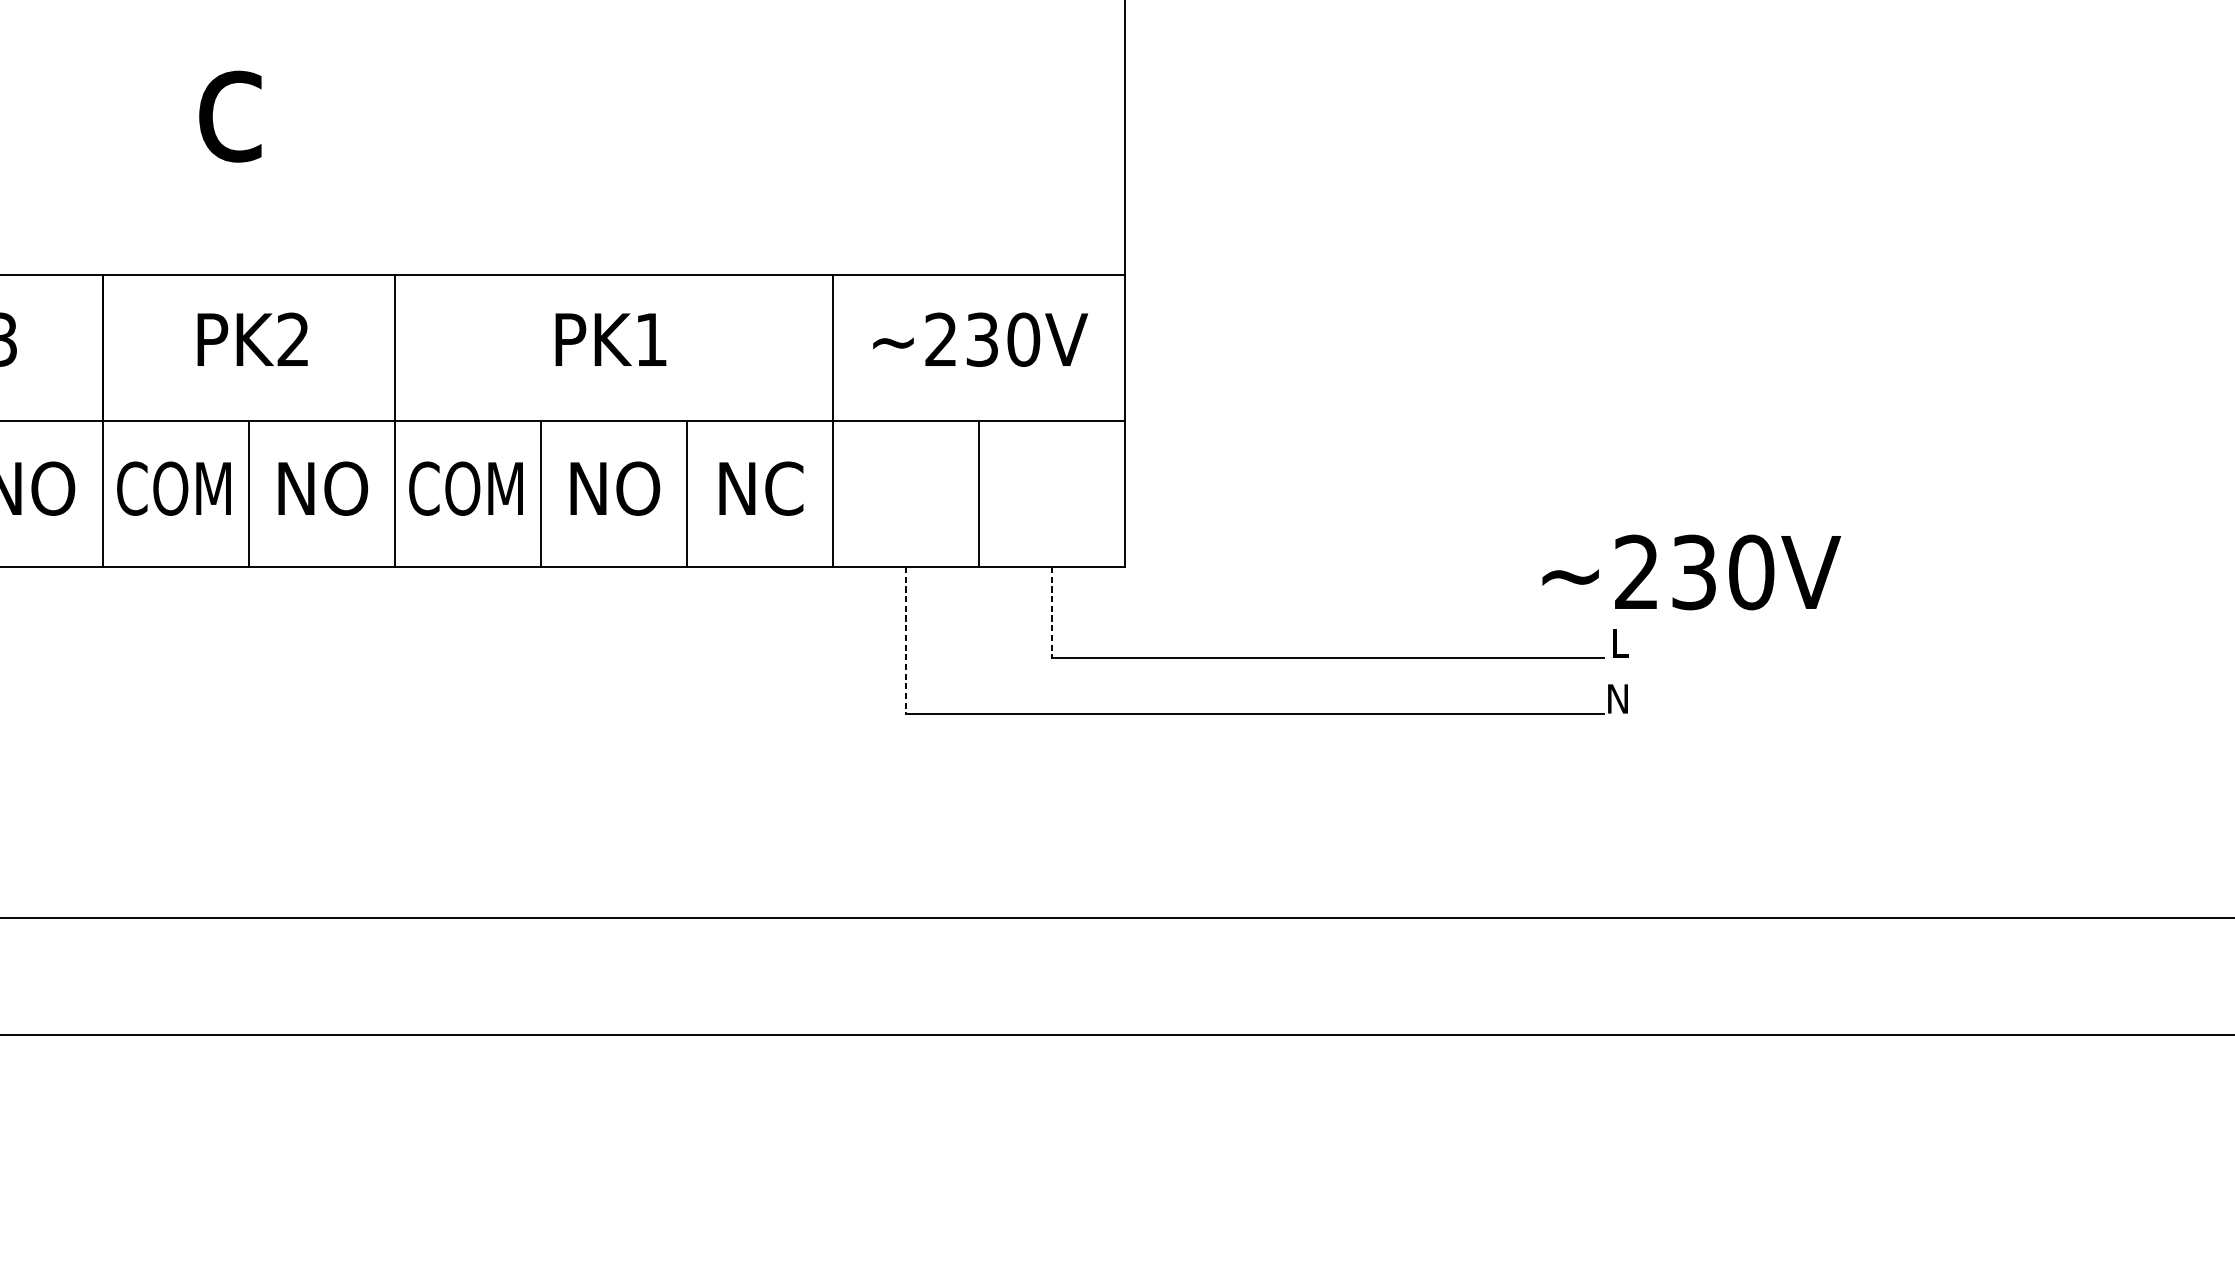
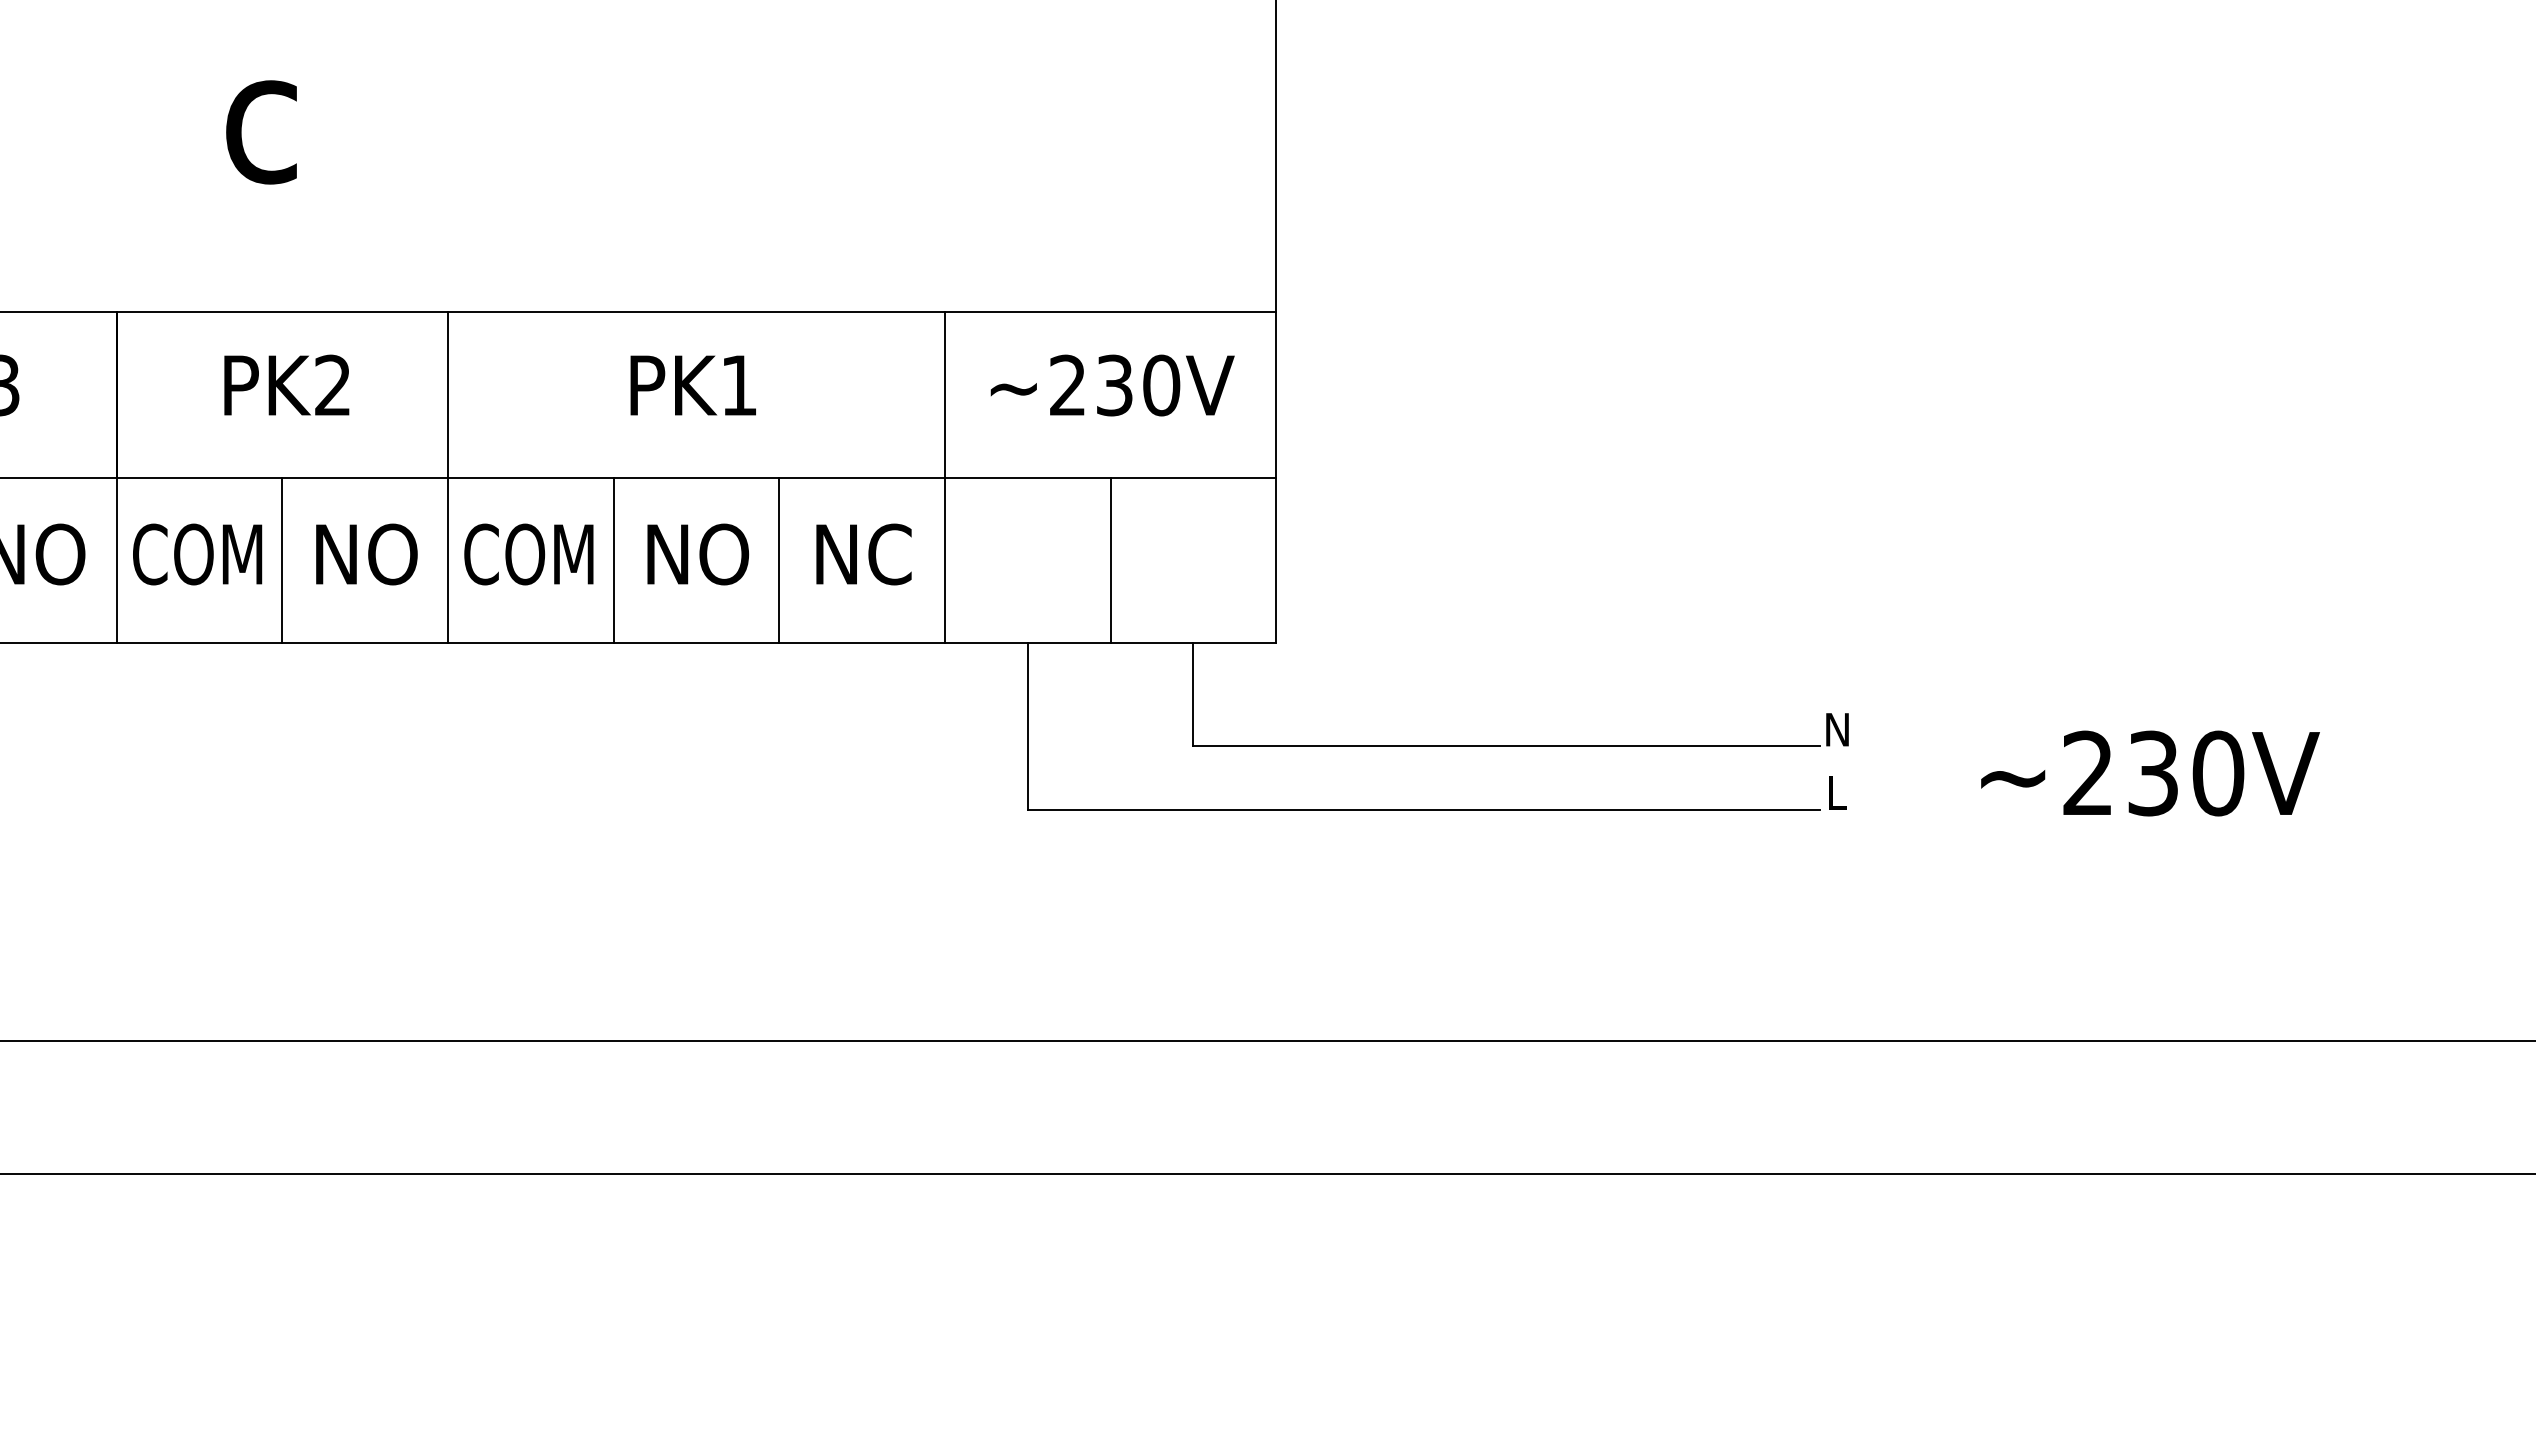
text: (1691, 572) -> (2150, 773), moved
line: (1051, 612) -> (1193, 694), dashed -> solid
line: (905, 640) -> (1027, 726), dashed -> solid
text: (1619, 642) -> (1837, 729), L -> N
text: (1617, 698) -> (1835, 792), N -> L

